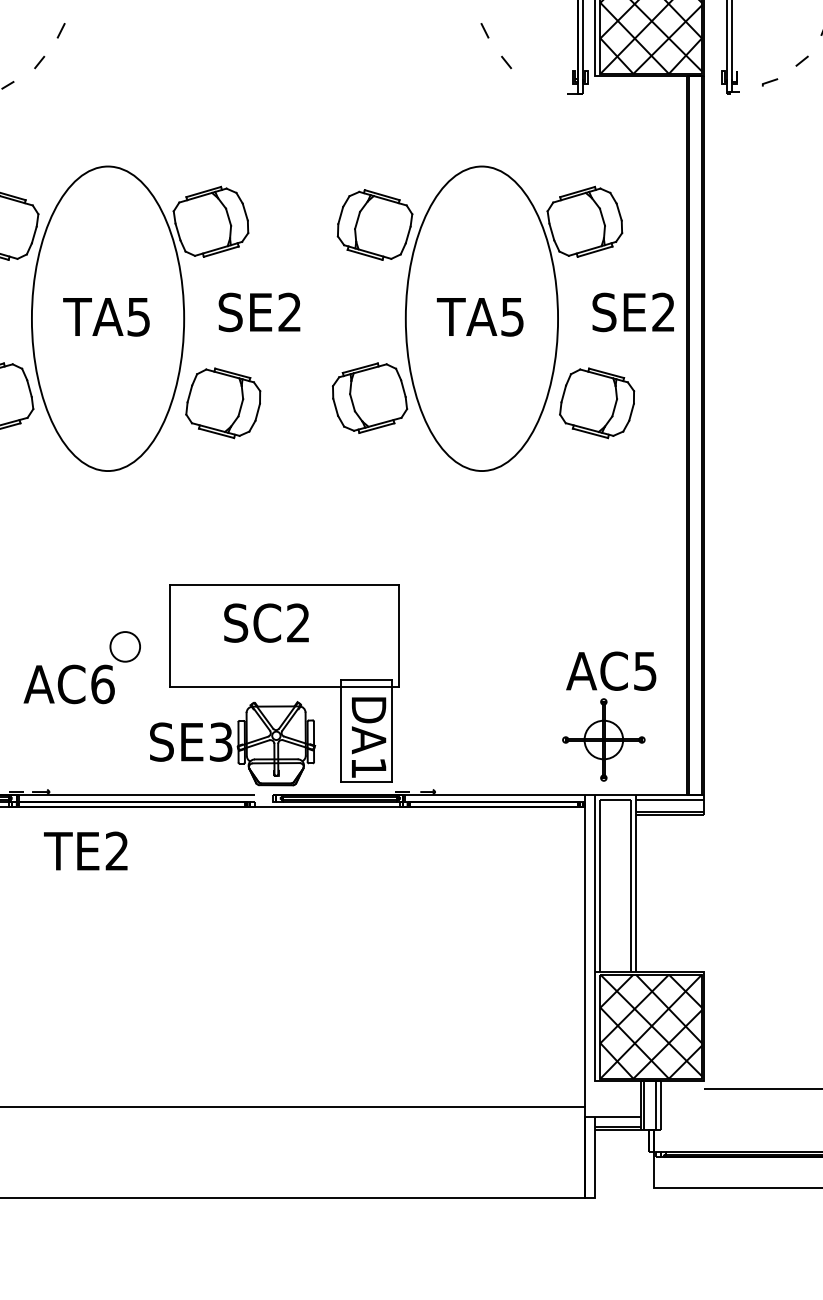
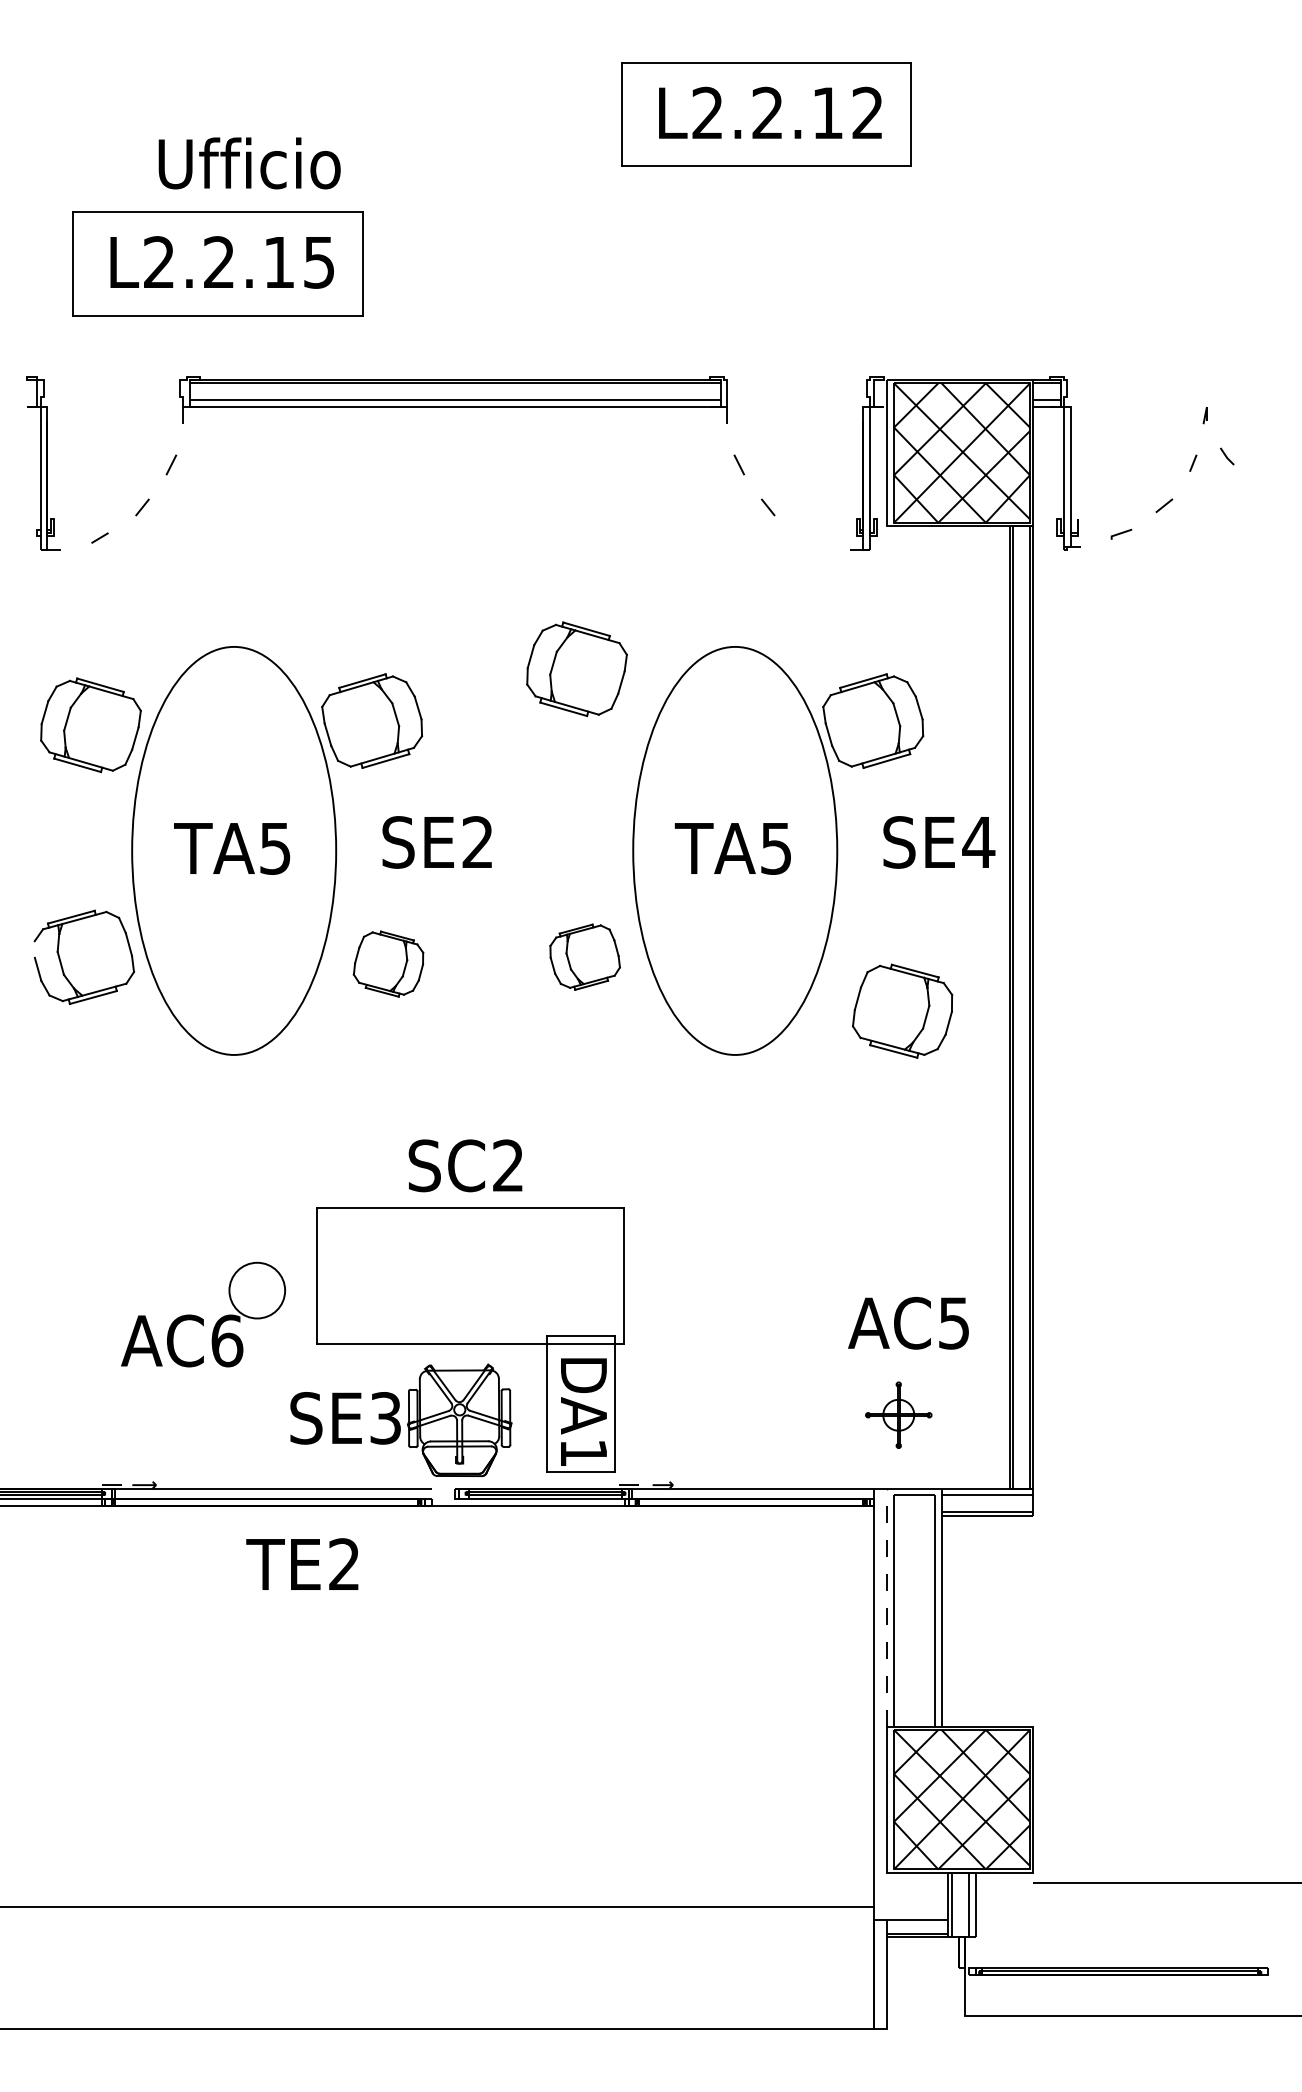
part: (374, 225) -> (576, 669), moved
text: (663, 311) -> (978, 841), SE2 -> SE4
part: (369, 397) -> (584, 956), size x0.7
part: (223, 402) -> (388, 963), size x0.7
part: (597, 402) -> (902, 1010), moved
text: (266, 622) -> (465, 1165), moved
circle: (125, 646) -> (257, 1290), size x1.4
part: (603, 739) -> (898, 1414), size x0.6
text: (85, 850) -> (302, 1563), moved
line: (595, 883) -> (887, 1607), solid -> dashed

